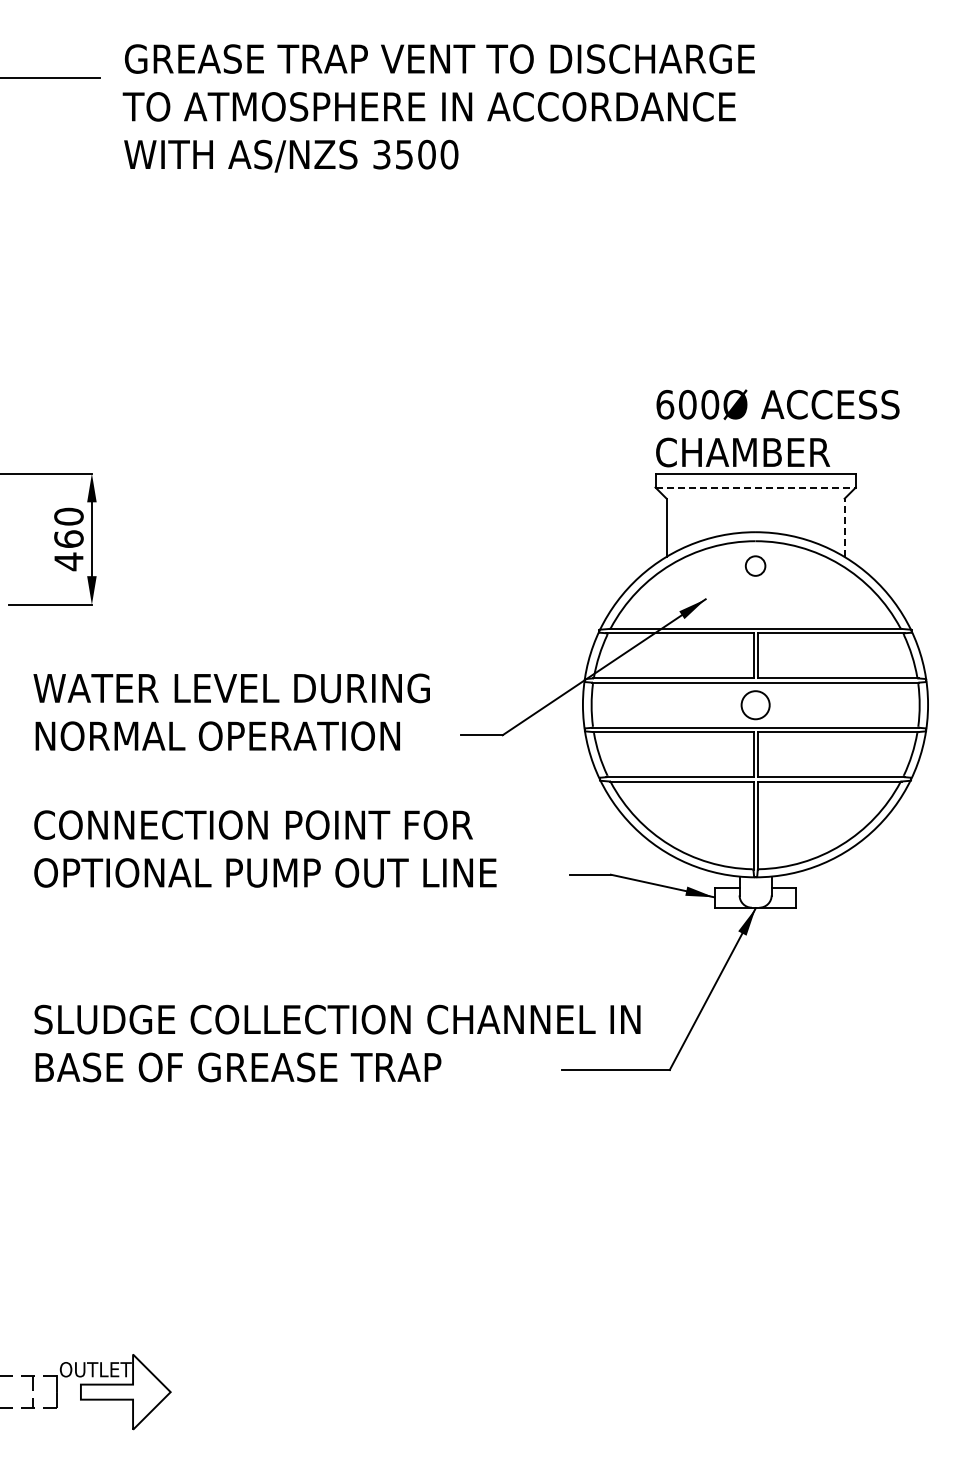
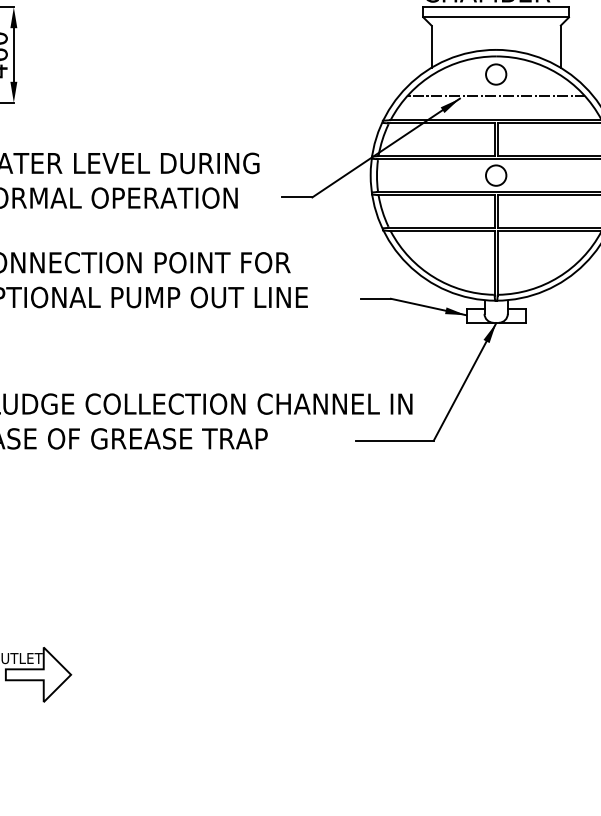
line: (756, 487) -> (496, 17), dashed -> solid
line: (844, 527) -> (560, 46), dashed -> solid
circle: (755, 565) -> (496, 74), size x1.43
line: (755, 595) -> (496, 95), added

